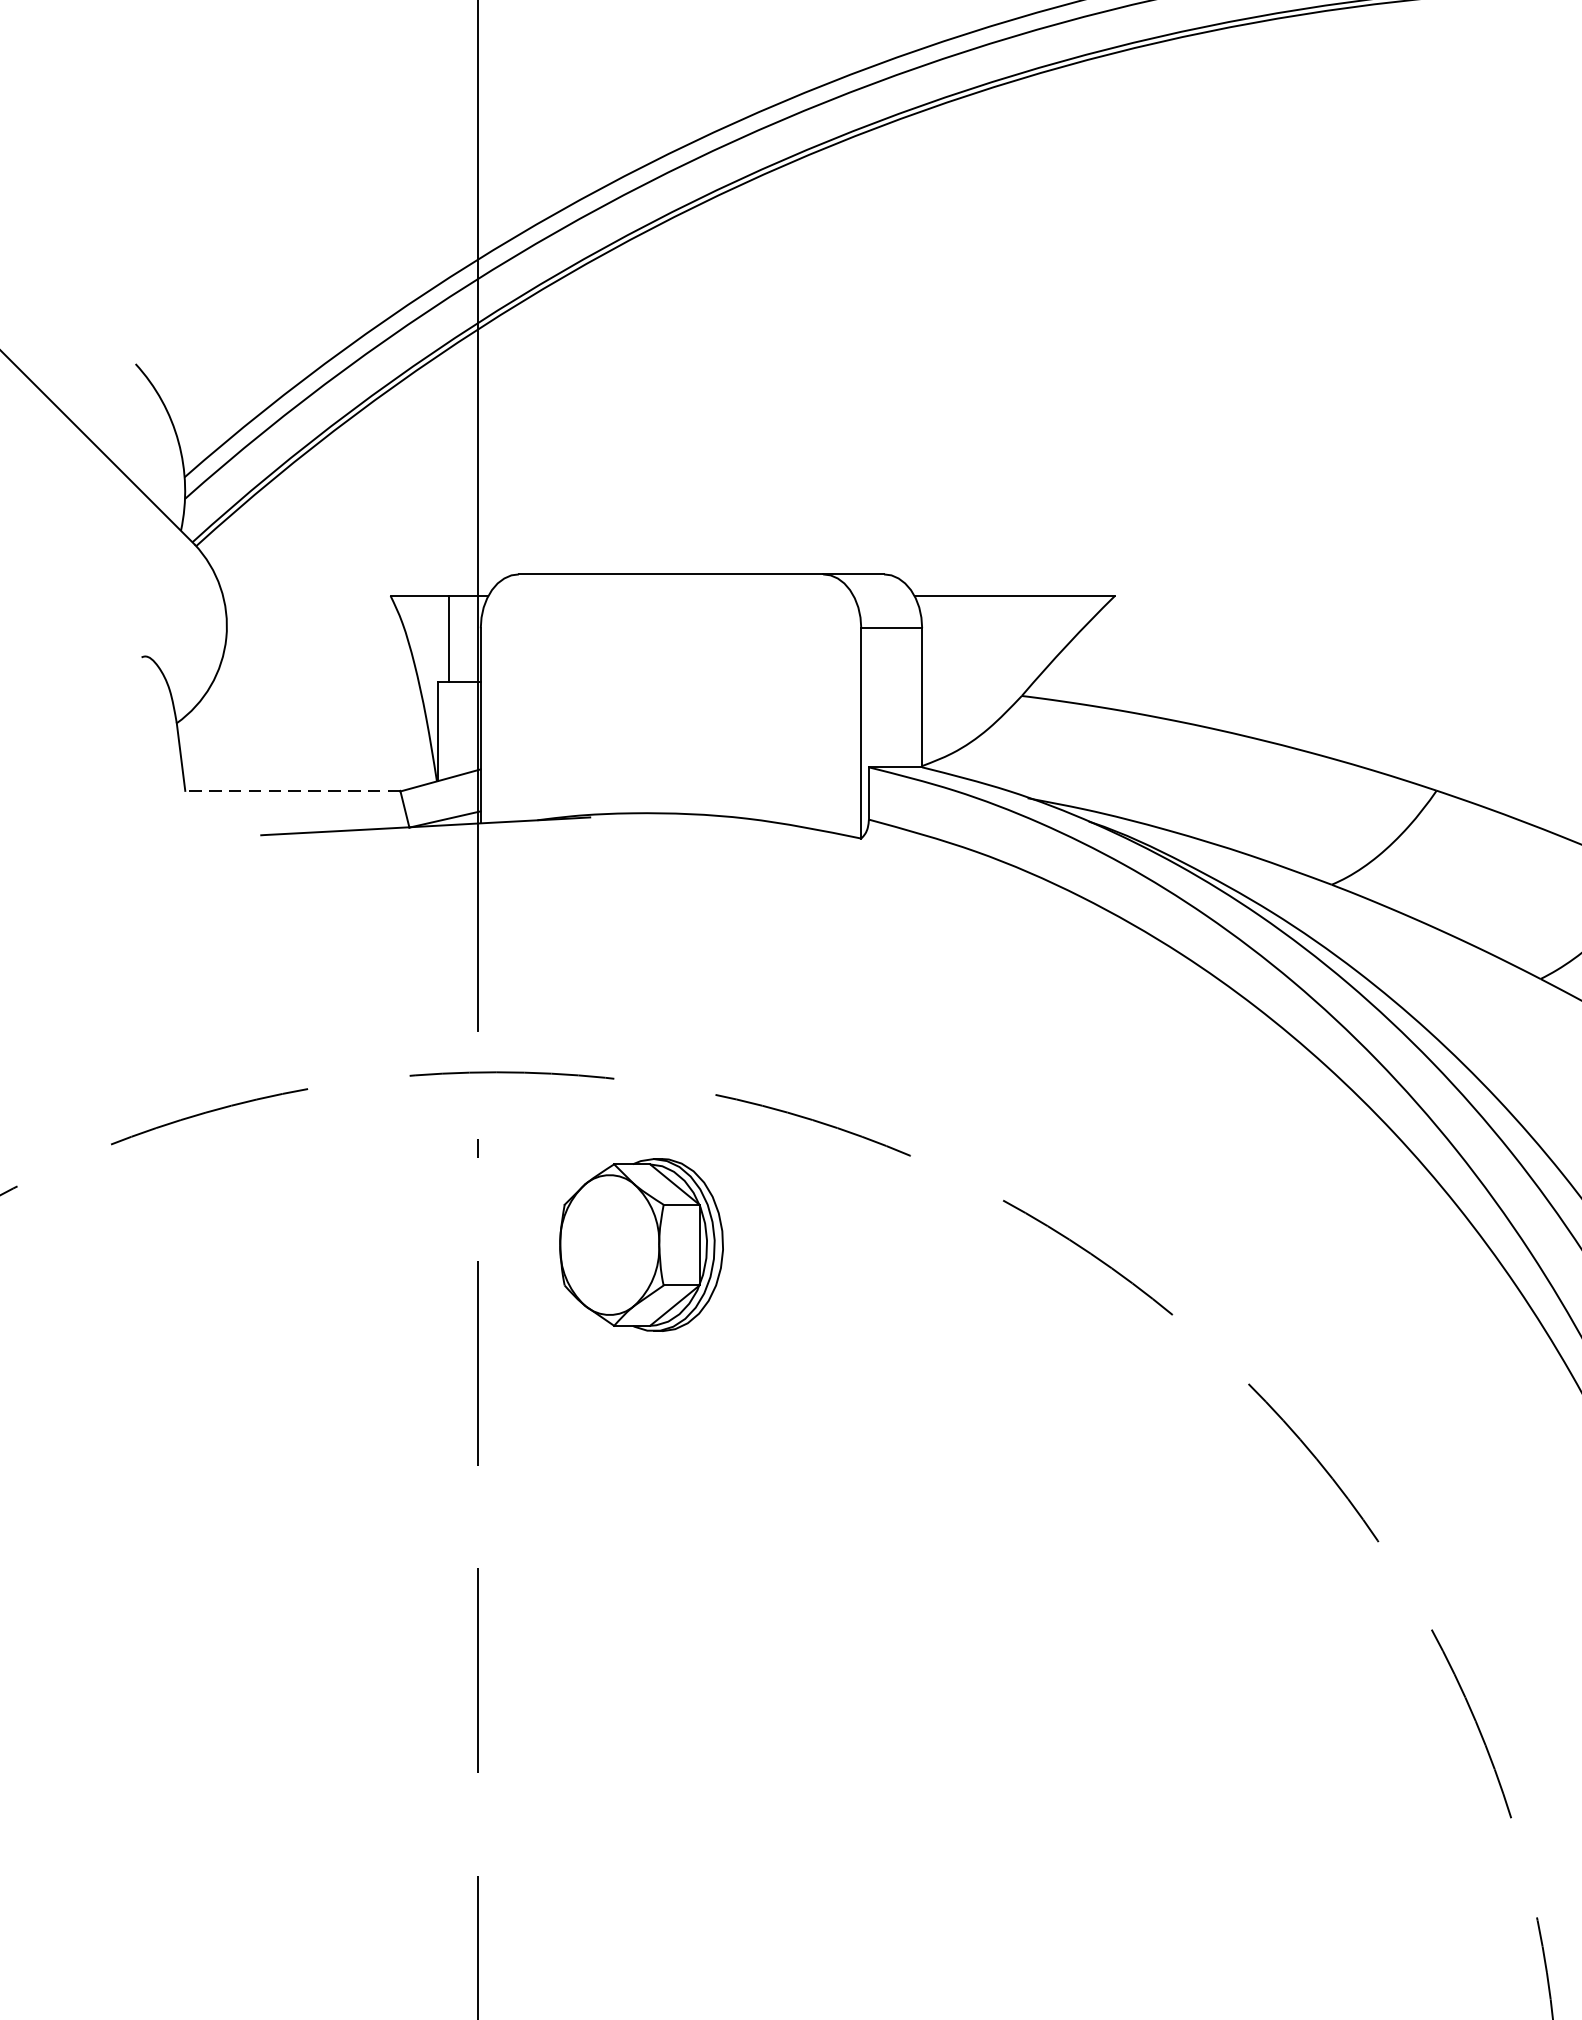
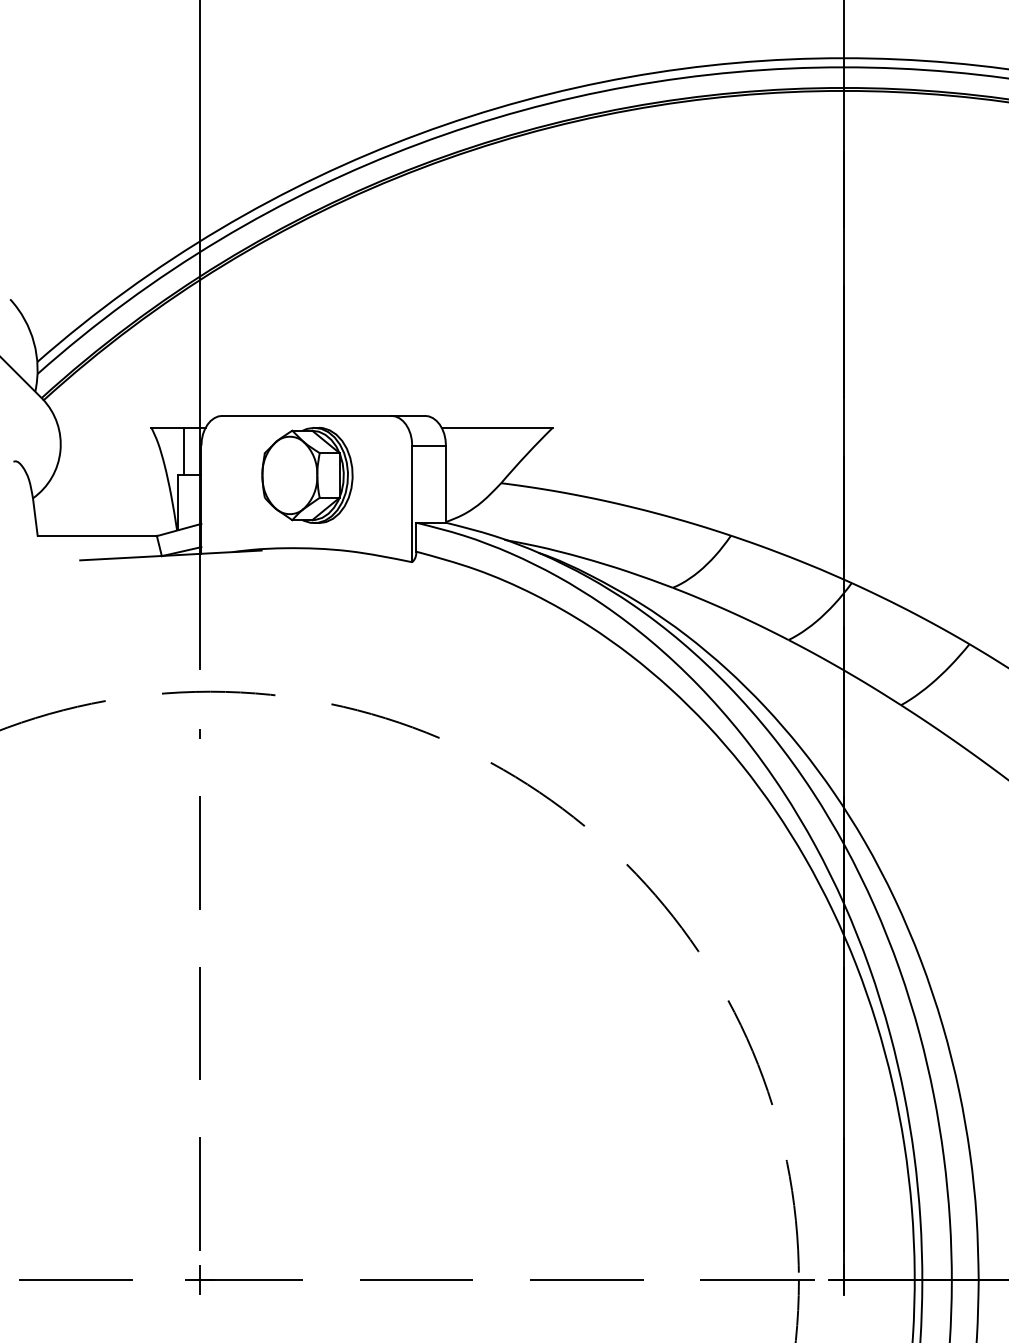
line: (293, 790) -> (97, 535), dashed -> solid
part: (641, 1243) -> (307, 474), moved

